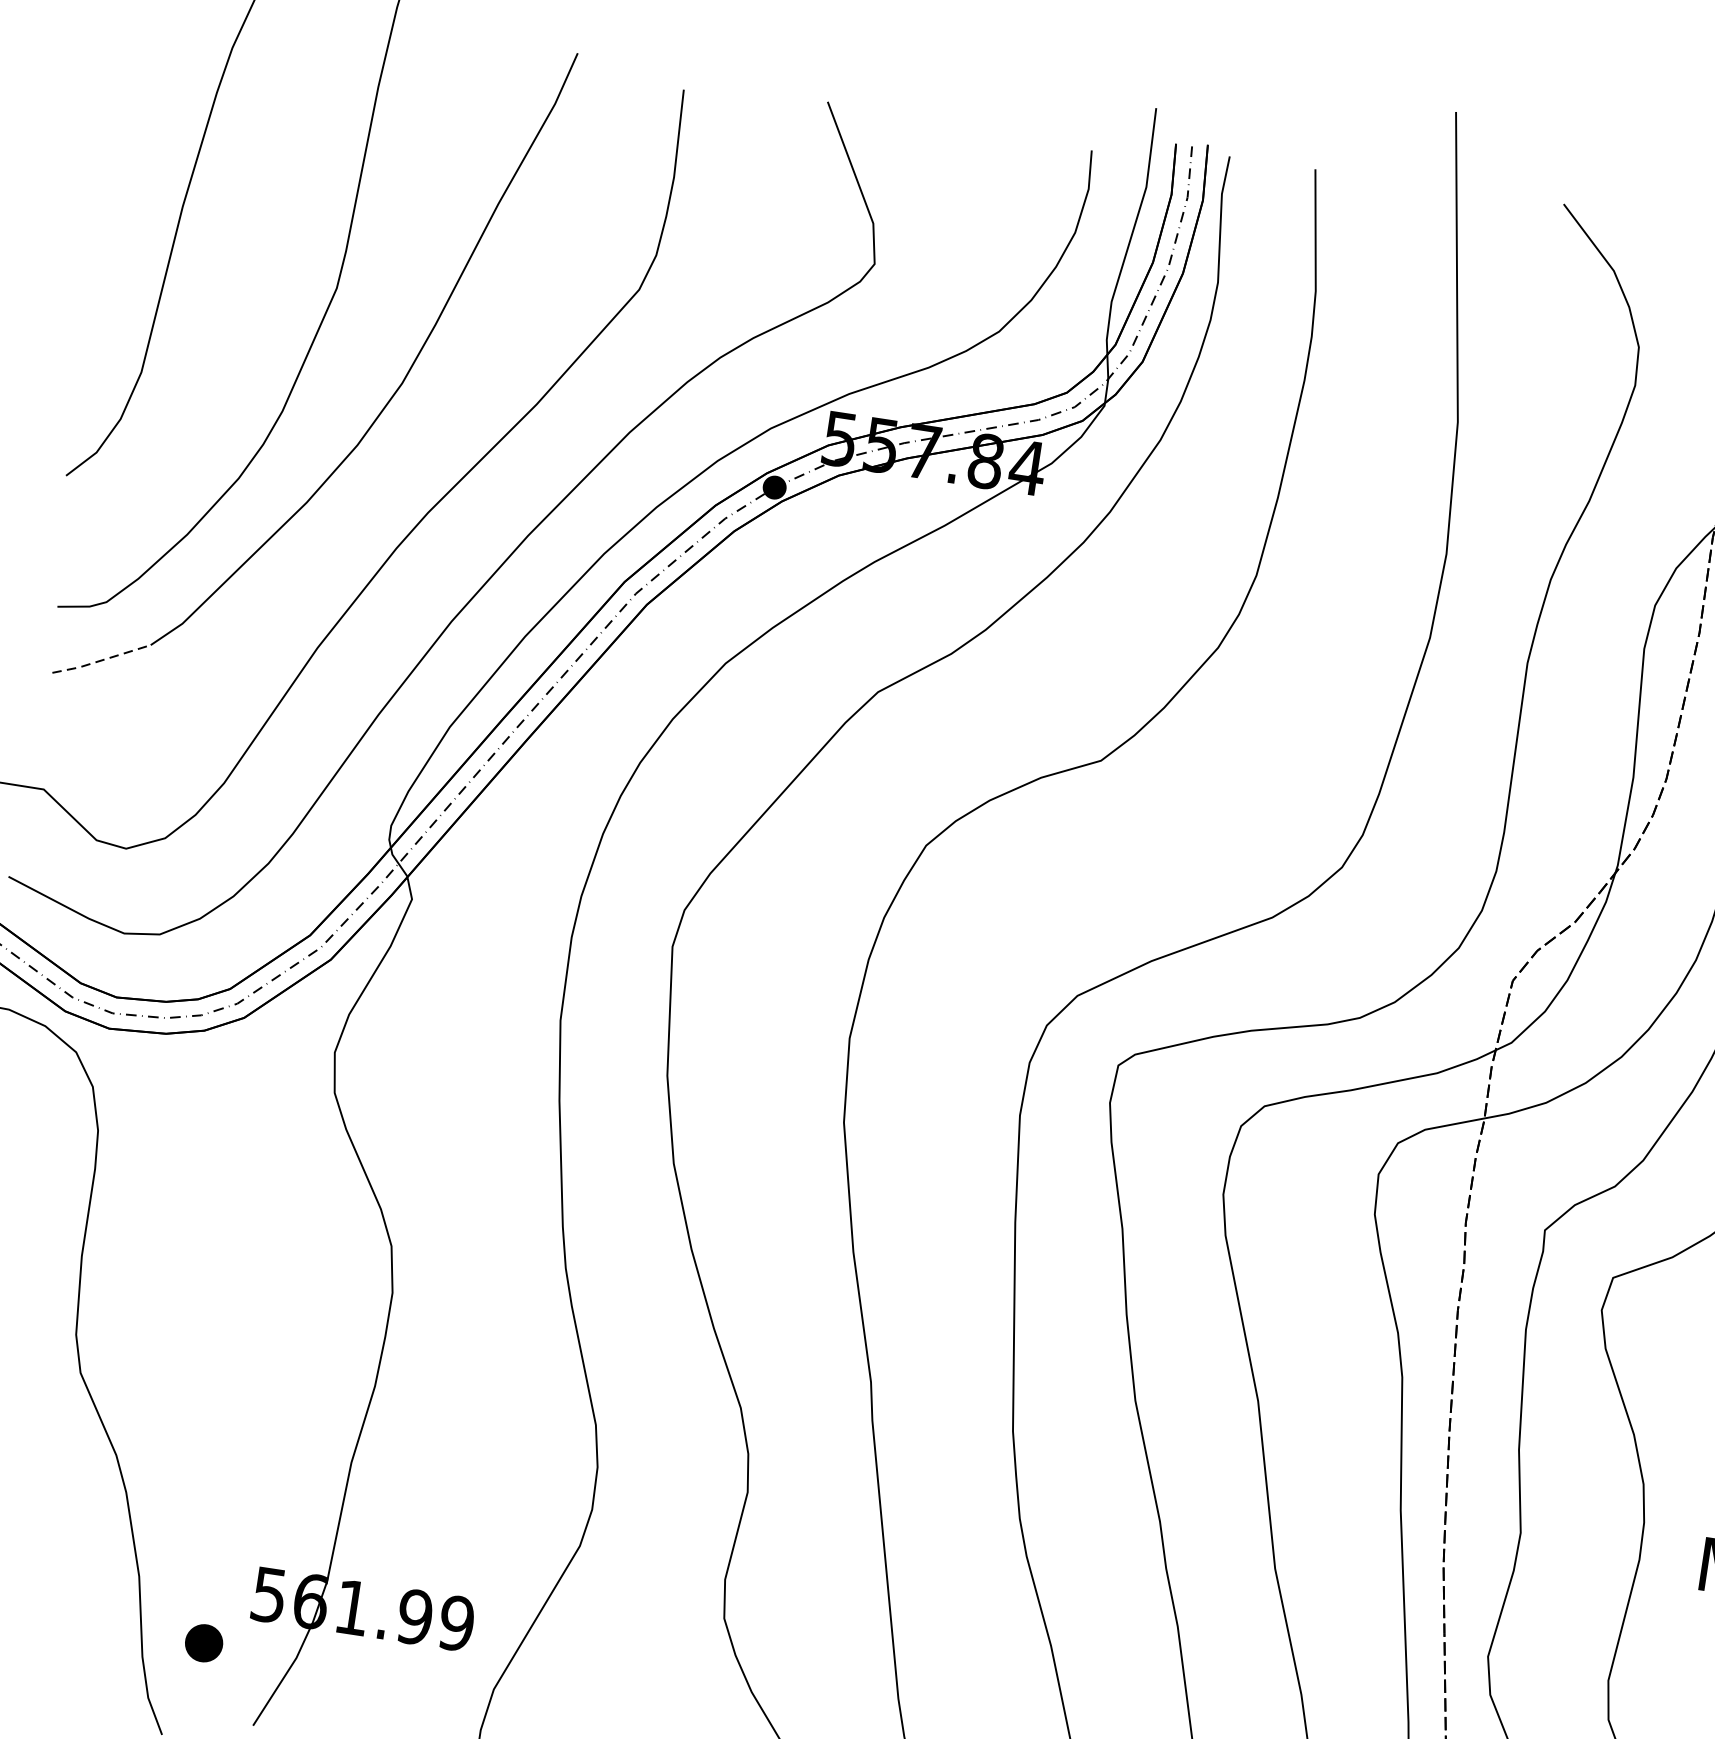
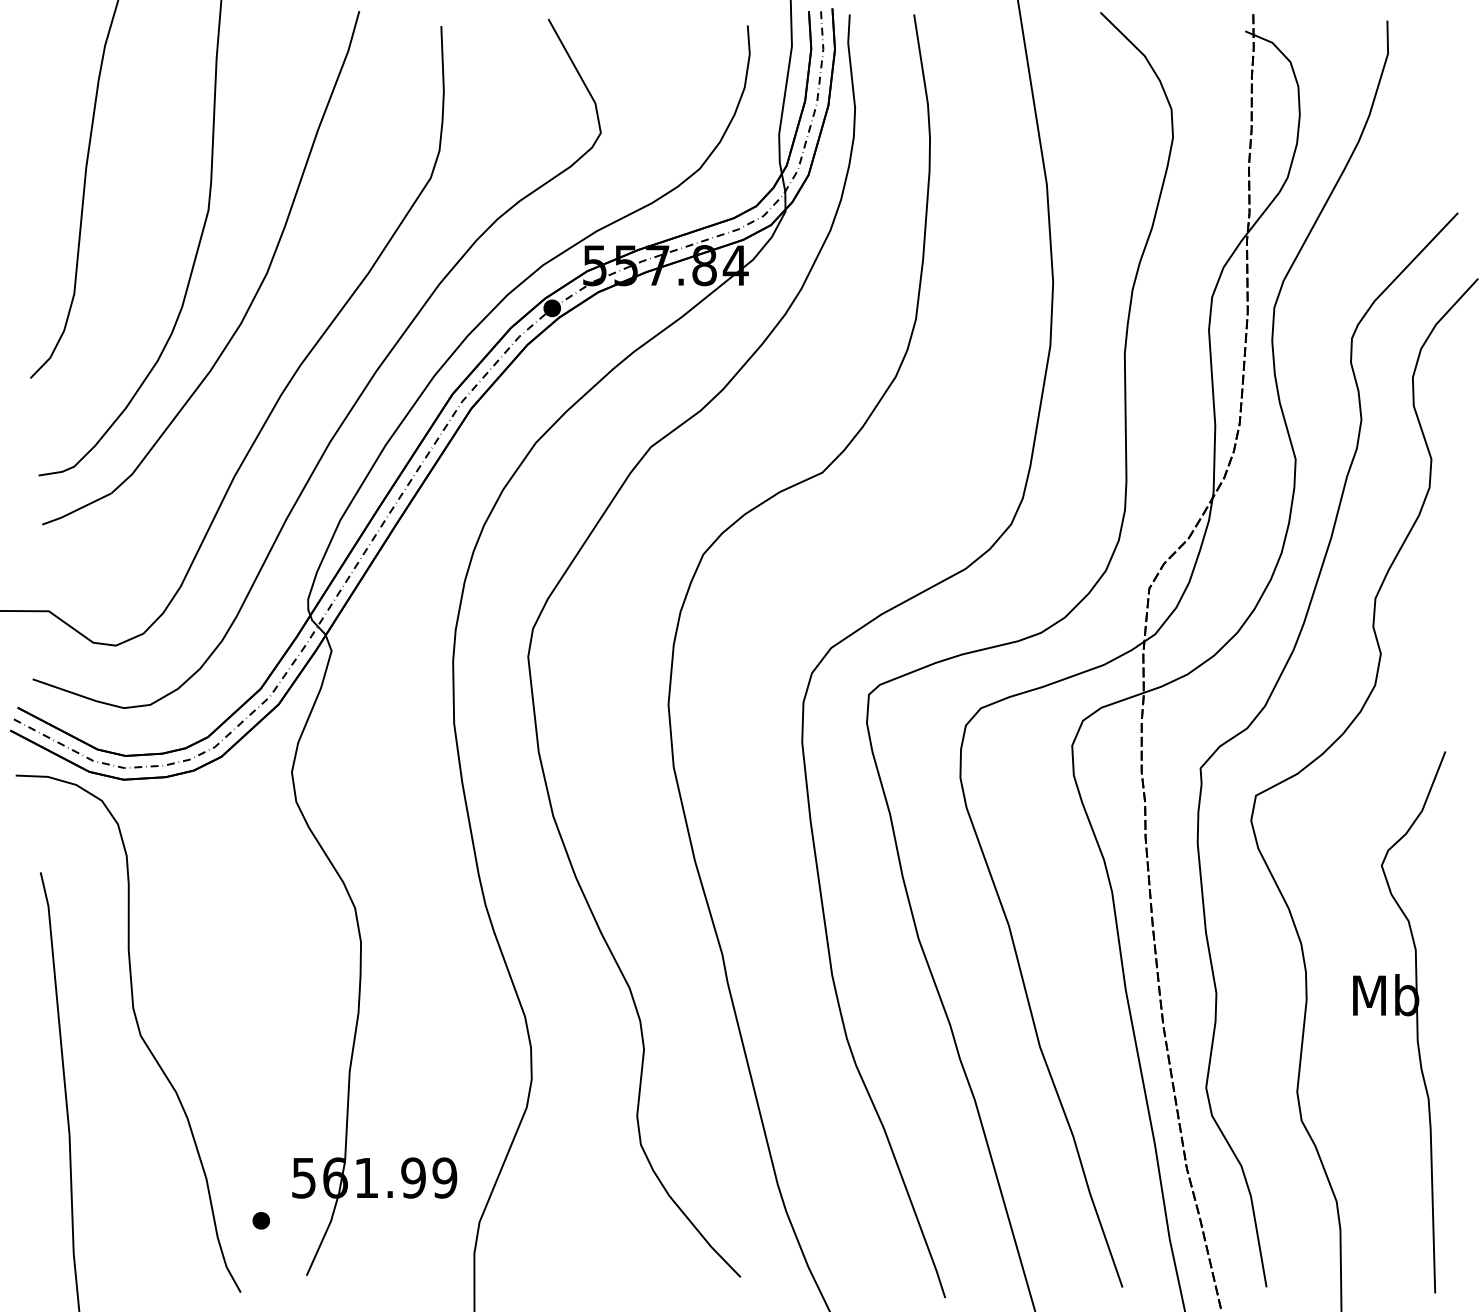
line: (100, 660) -> (76, 510), dashed -> solid
part: (202, 1642) -> (260, 1220), size x0.62

